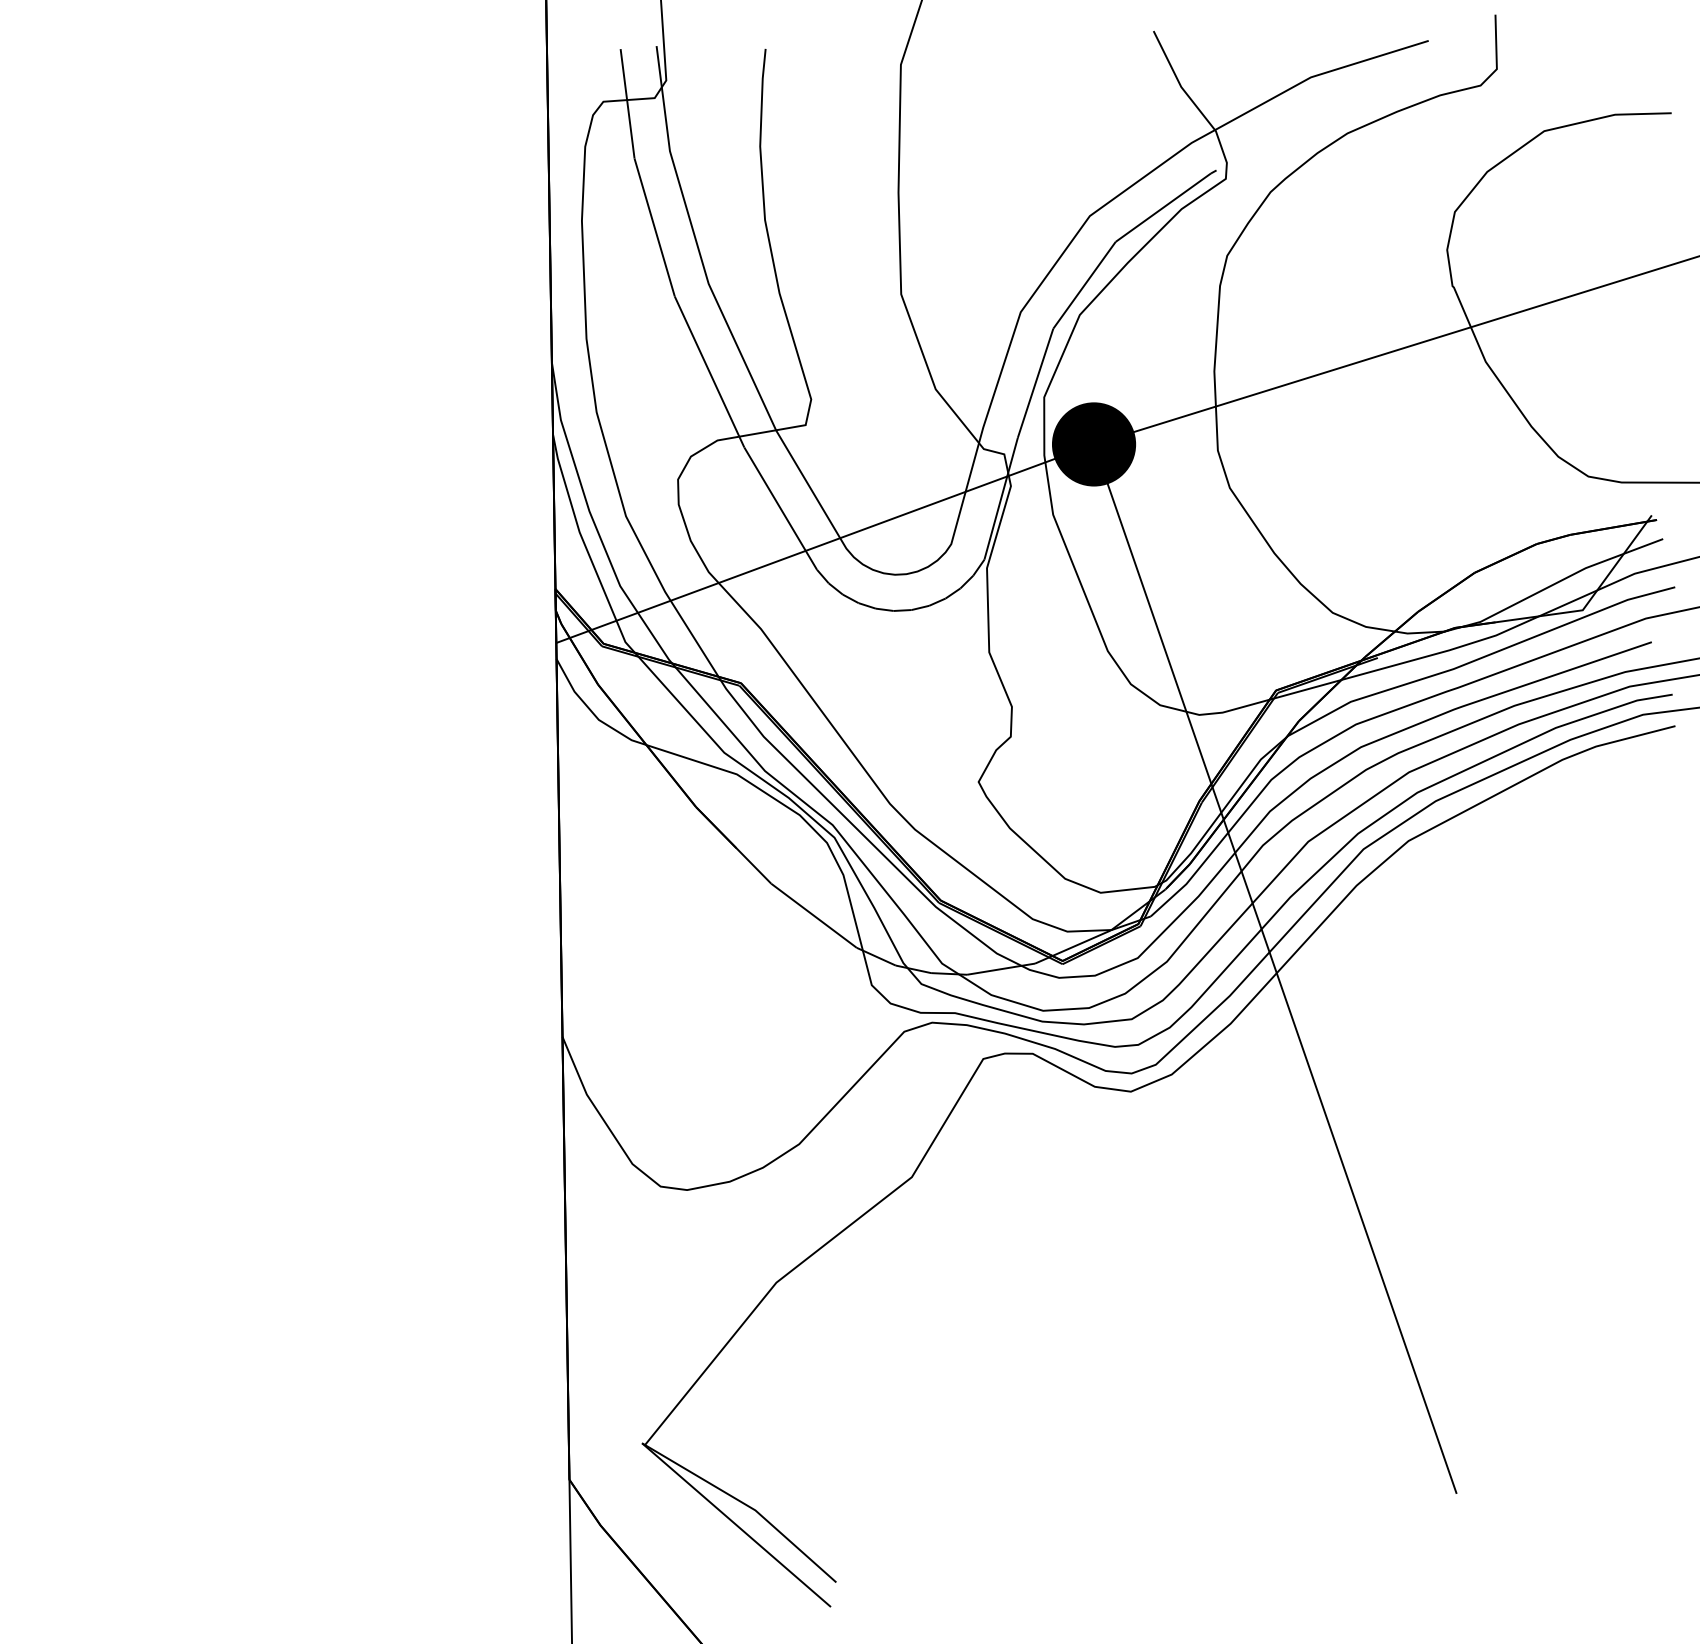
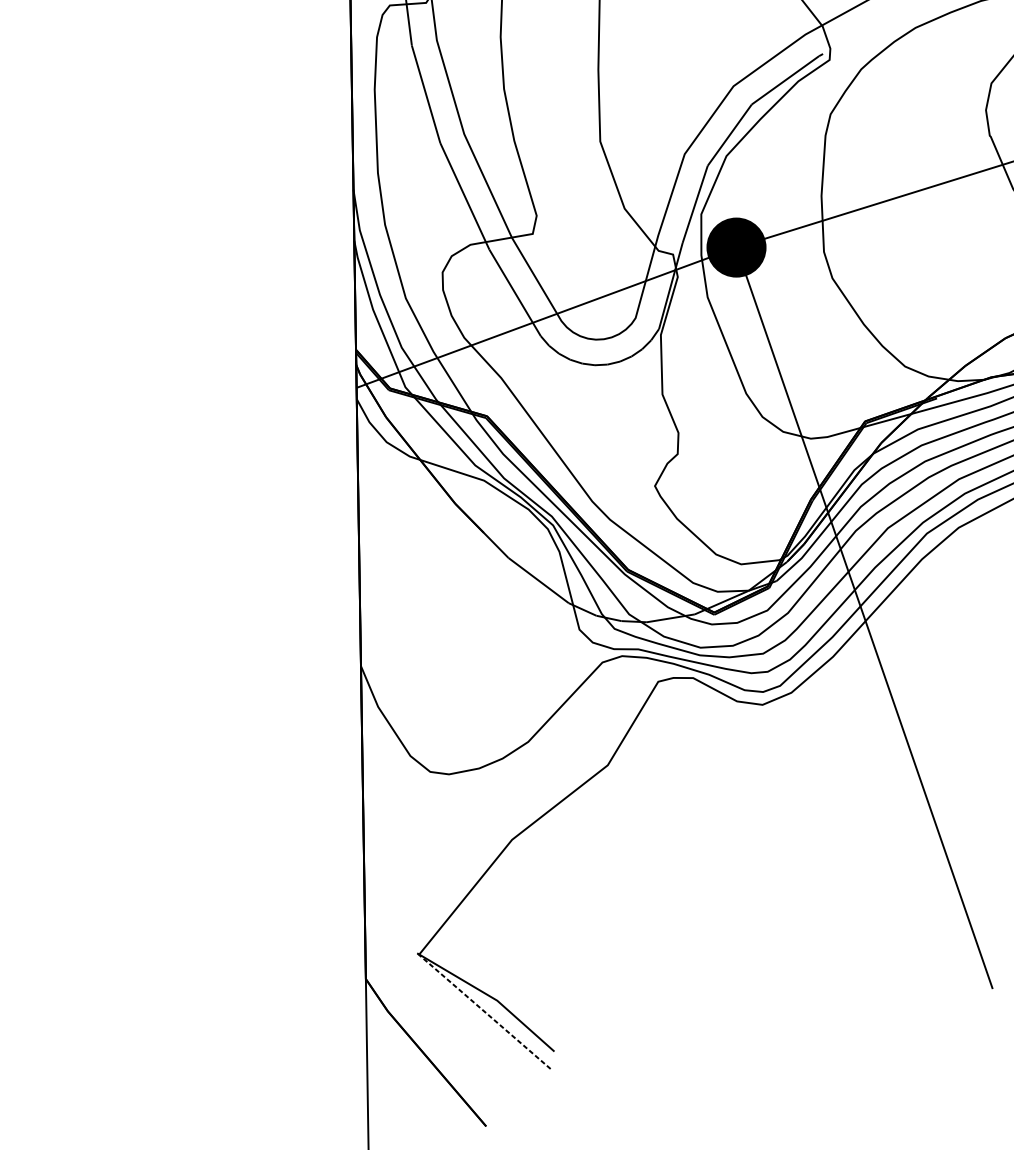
line: (736, 1524) -> (483, 1010), solid -> dashed

